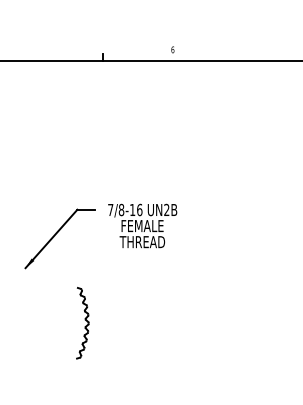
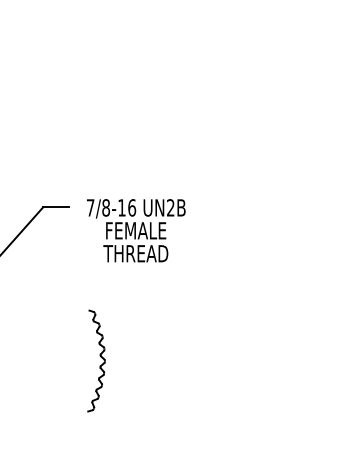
part: (82, 323) -> (96, 361), moved

